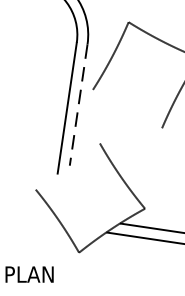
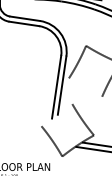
line: (79, 106) -> (62, 86), dashed -> solid

